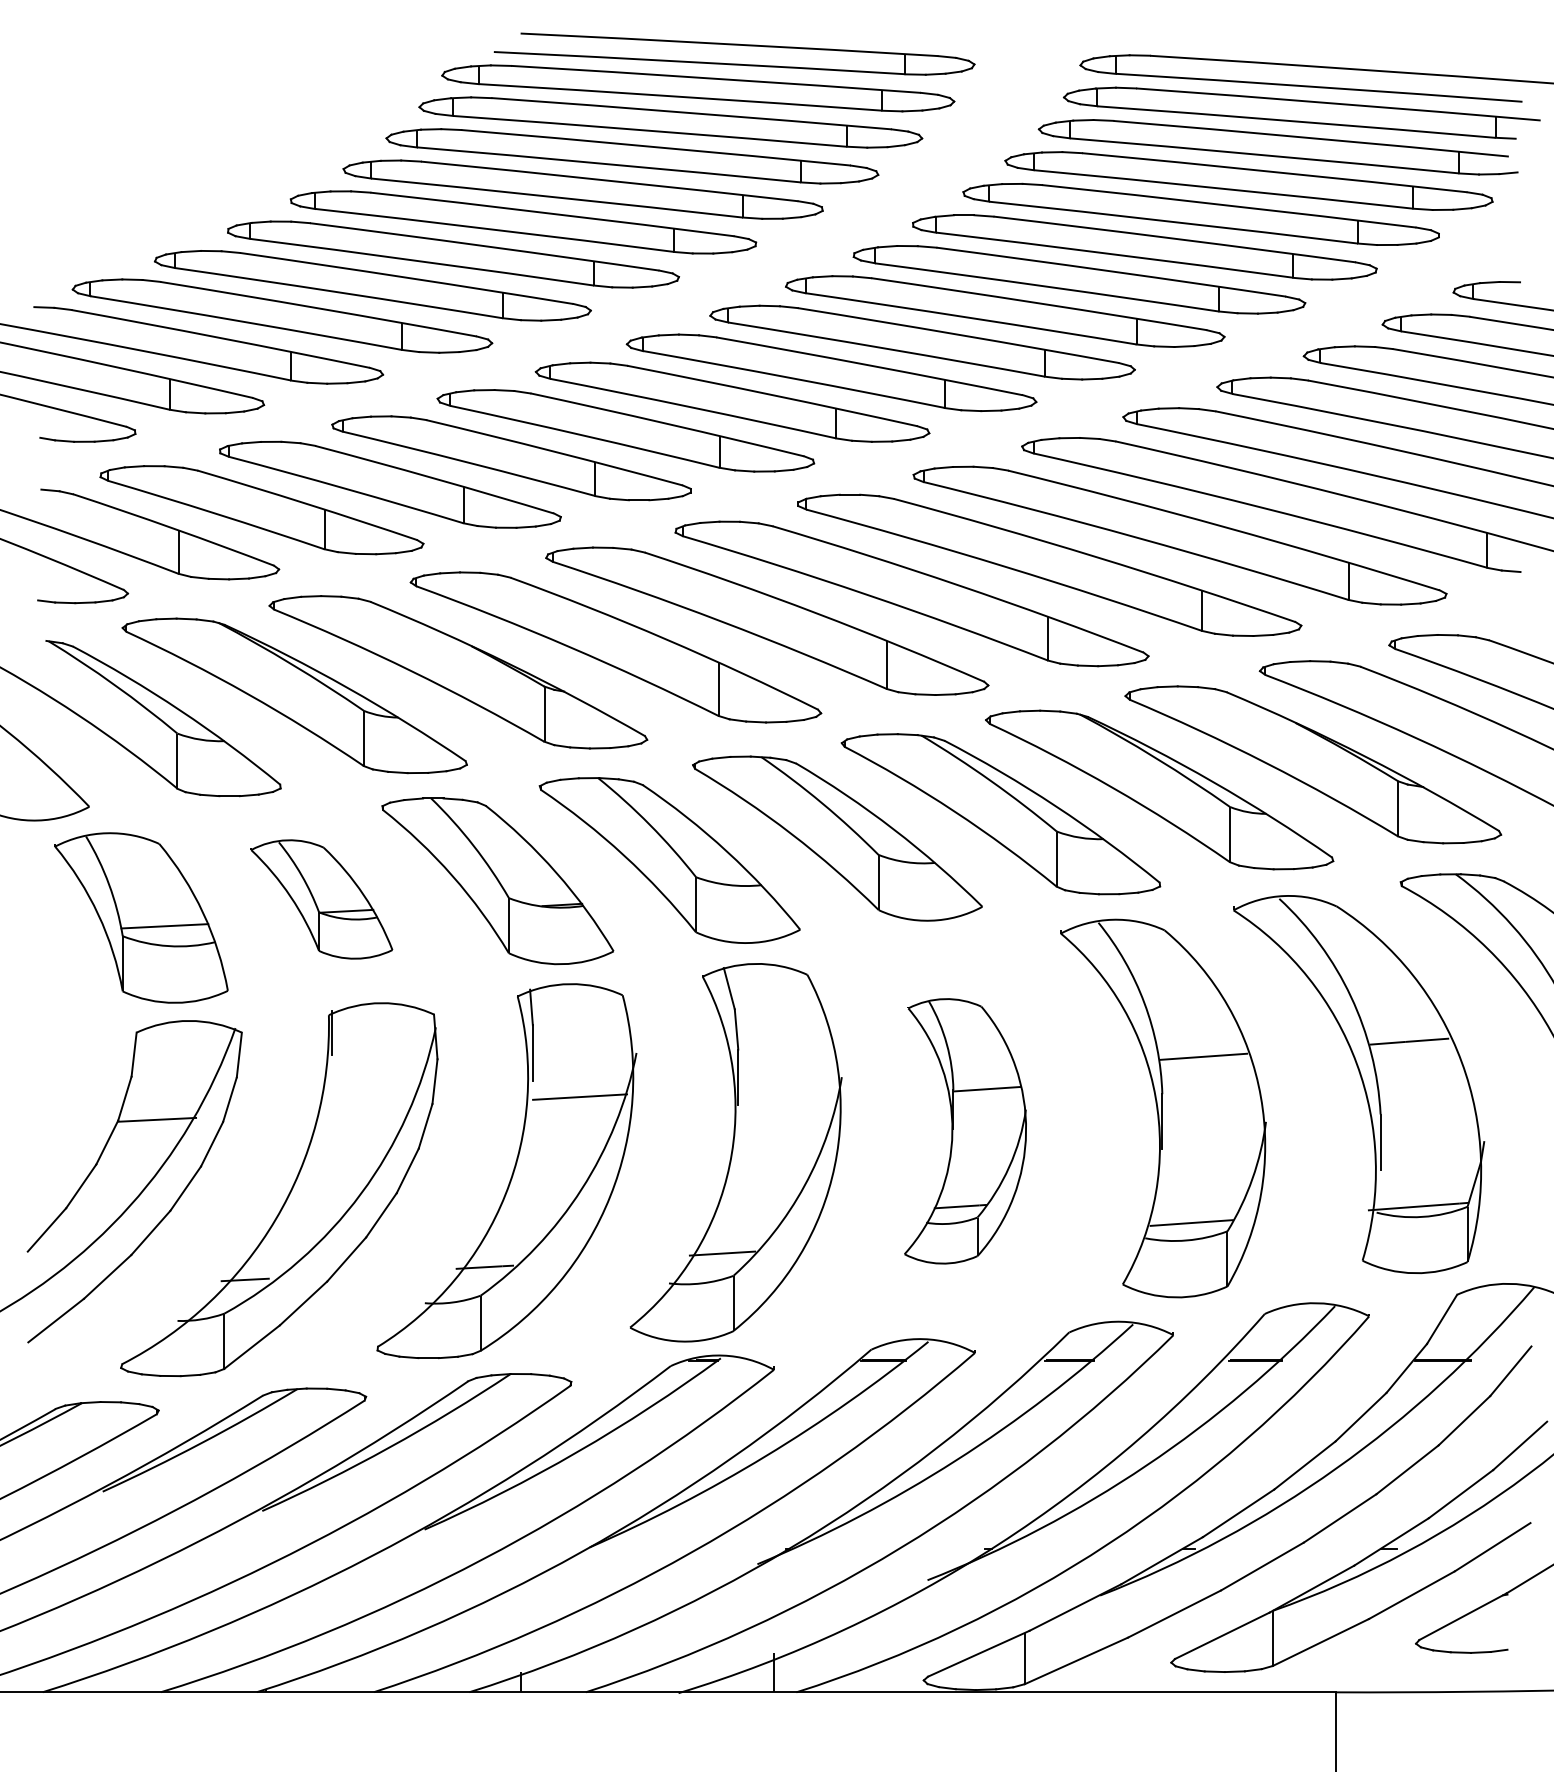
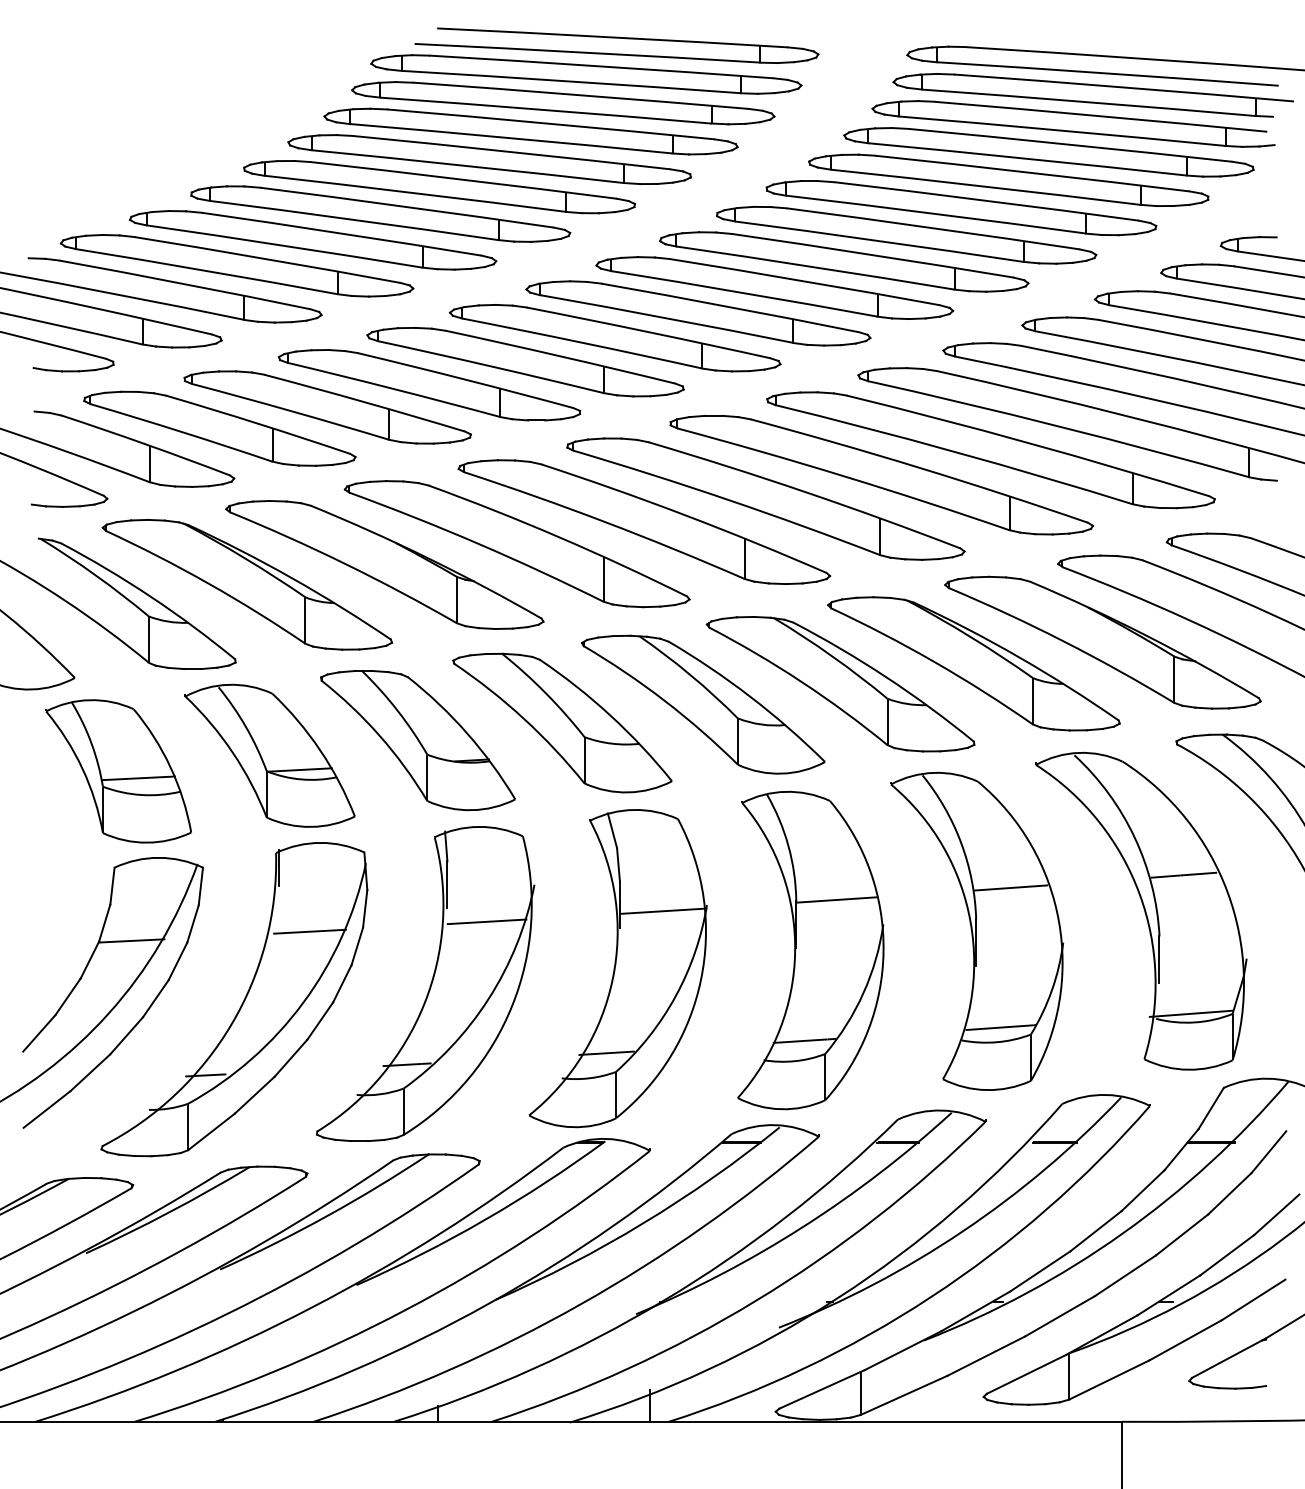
part: (321, 899) -> (269, 755), size x1.43
line: (790, 1084) -> (663, 911), added
line: (369, 1108) -> (310, 931), added
part: (965, 1131) -> (810, 950), size x1.43

